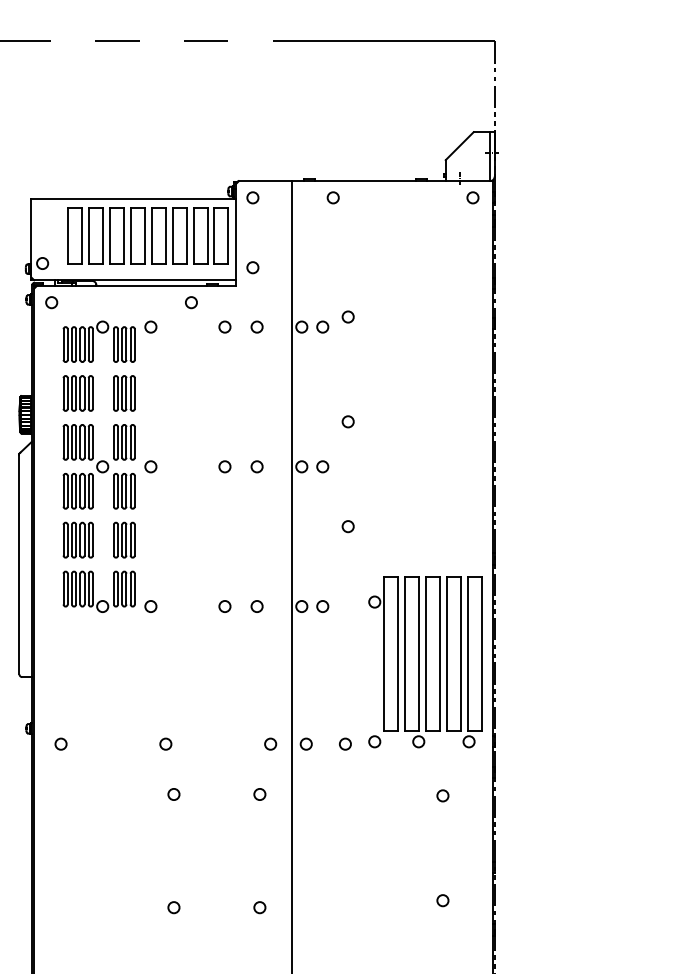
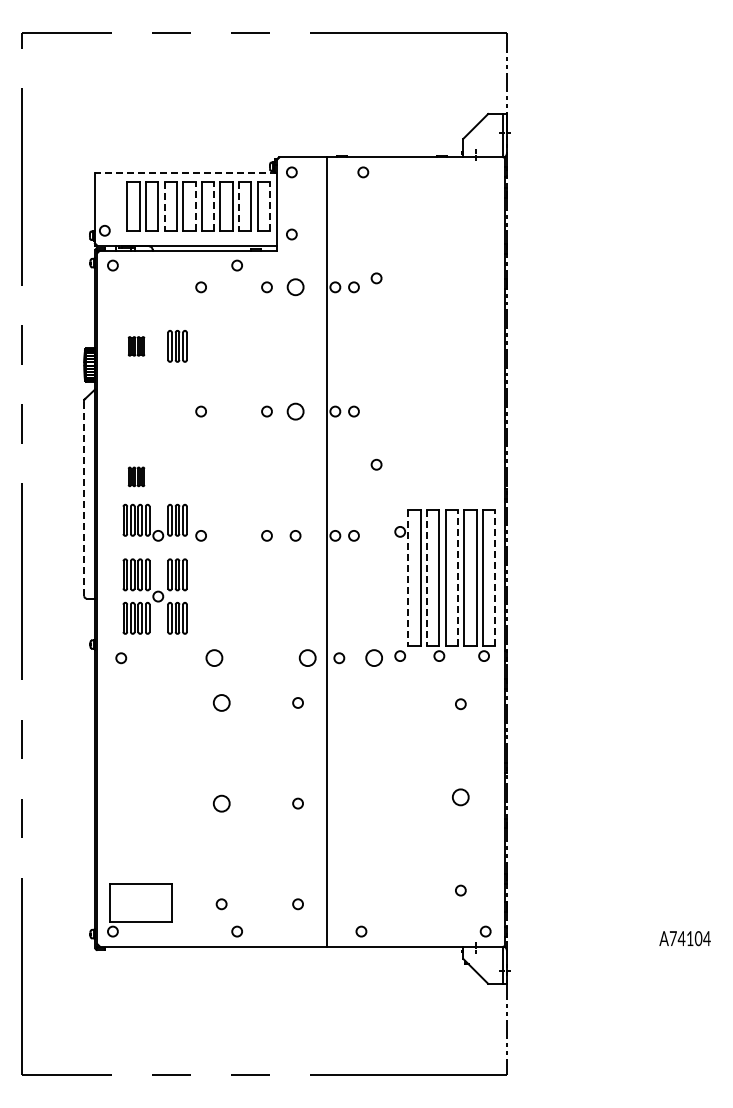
circle: (472, 197) -> (487, 172), removed
line: (133, 199) -> (185, 173), solid -> dashed
line: (109, 236) -> (164, 206), solid -> dashed
line: (144, 236) -> (195, 206), solid -> dashed
line: (165, 236) -> (214, 206), solid -> dashed
line: (194, 236) -> (239, 206), solid -> dashed
line: (228, 236) -> (270, 206), solid -> dashed
circle: (257, 327) -> (295, 287), size x1.6
part: (98, 341) -> (154, 300), removed
part: (78, 393) -> (136, 346), size x0.6
circle: (348, 421) -> (376, 371), removed
part: (98, 466) -> (154, 596), moved
circle: (257, 466) -> (295, 411), size x1.6
part: (78, 539) -> (136, 476), size x0.6
part: (124, 539) -> (177, 476), removed
line: (19, 564) -> (84, 498), solid -> dashed
line: (440, 653) -> (458, 577), solid -> dashed
line: (481, 653) -> (495, 577), solid -> dashed
line: (384, 654) -> (408, 578), solid -> dashed
line: (405, 654) -> (427, 578), solid -> dashed
circle: (165, 744) -> (214, 658), size x1.6
circle: (270, 744) -> (307, 658), size x1.6
circle: (344, 744) -> (373, 658), size x1.6
circle: (173, 793) -> (221, 702), size x1.6
circle: (442, 900) -> (460, 797), size x1.6
circle: (173, 907) -> (221, 803), size x1.6

